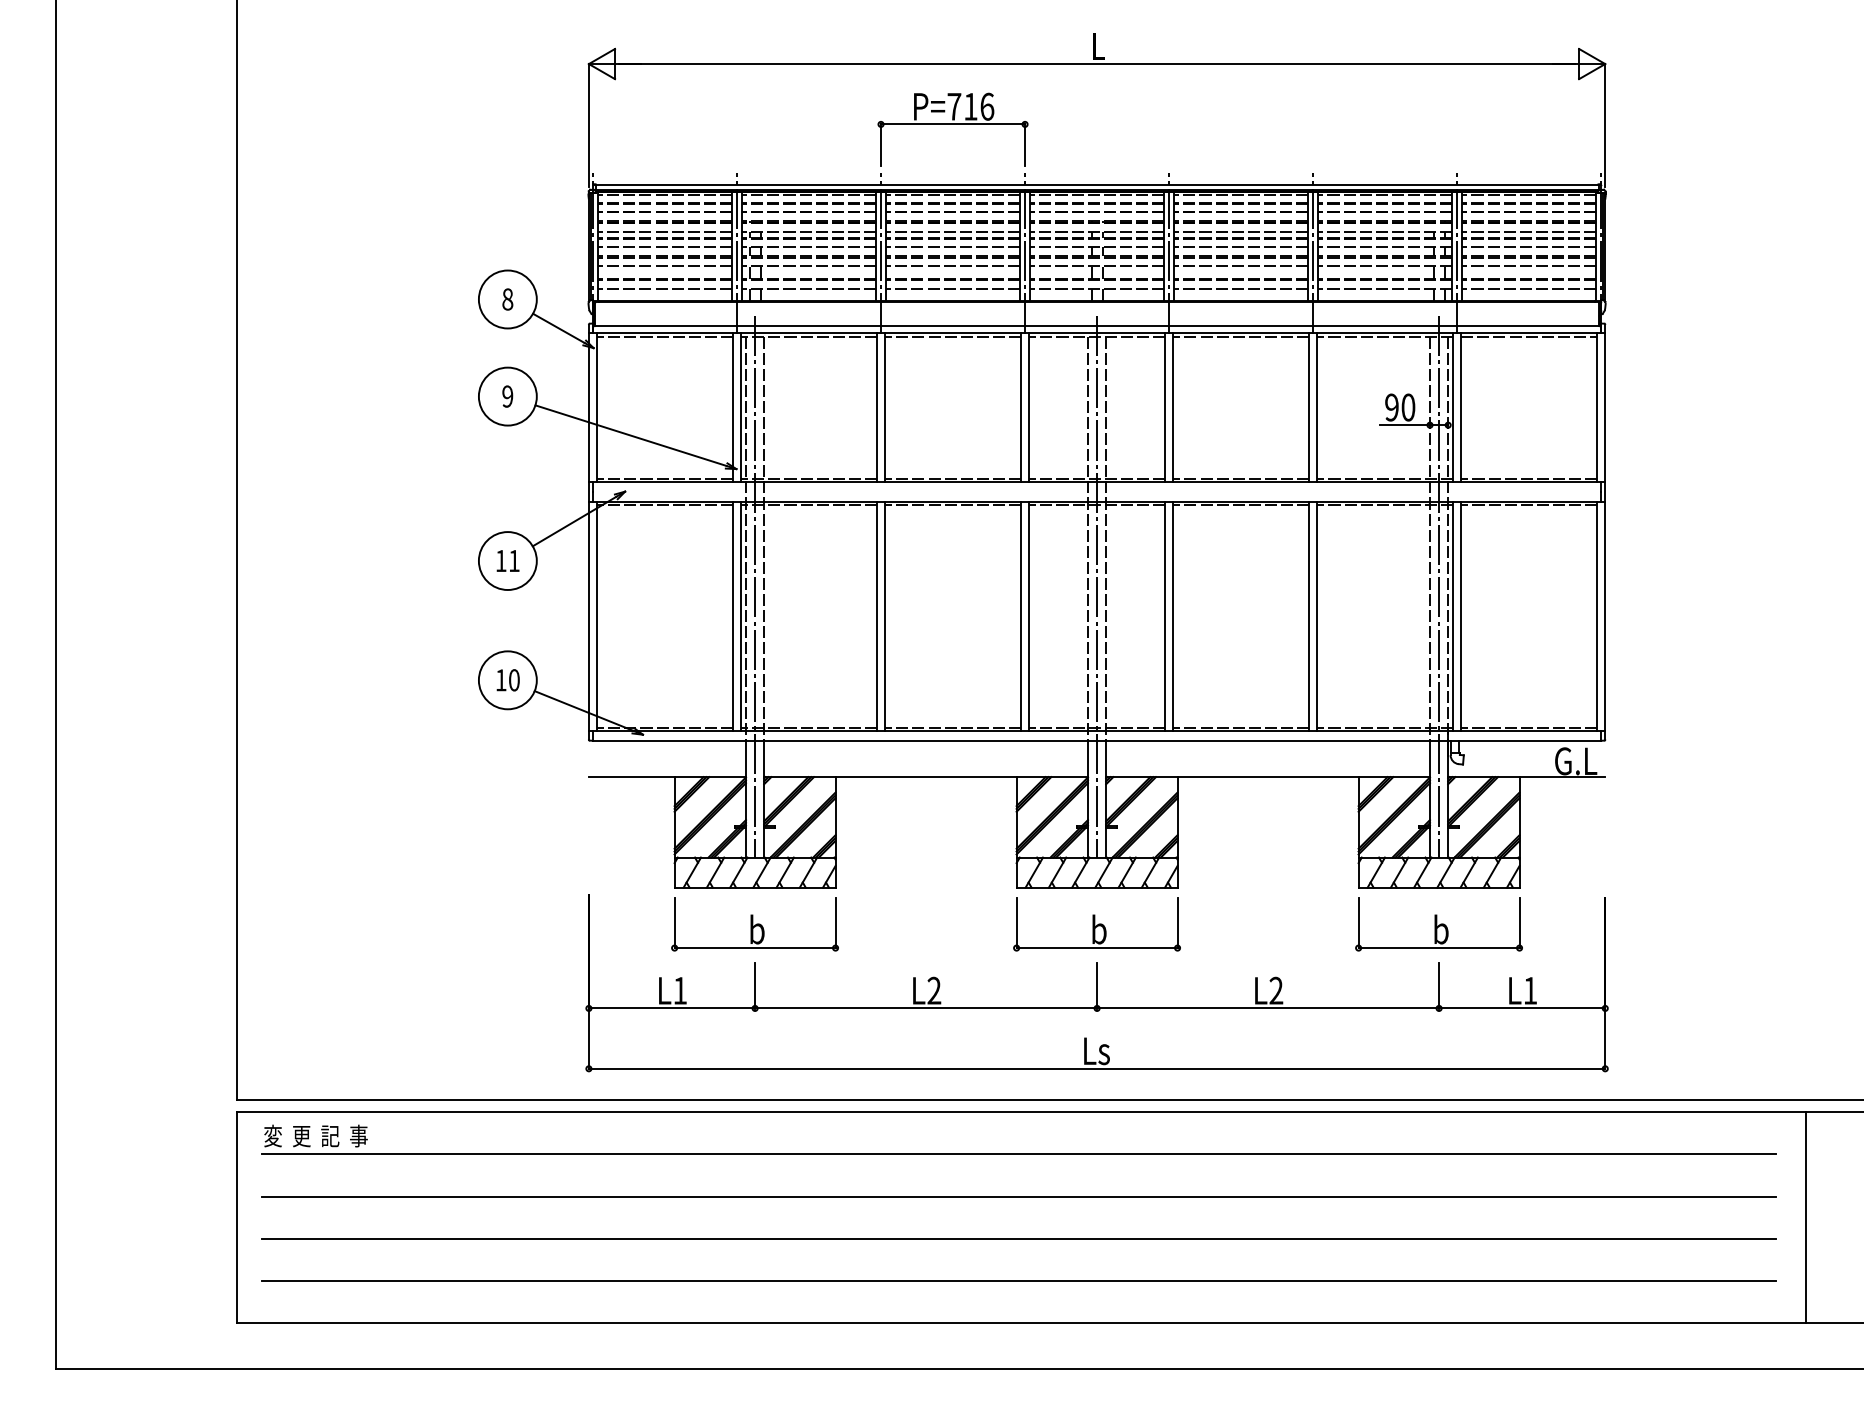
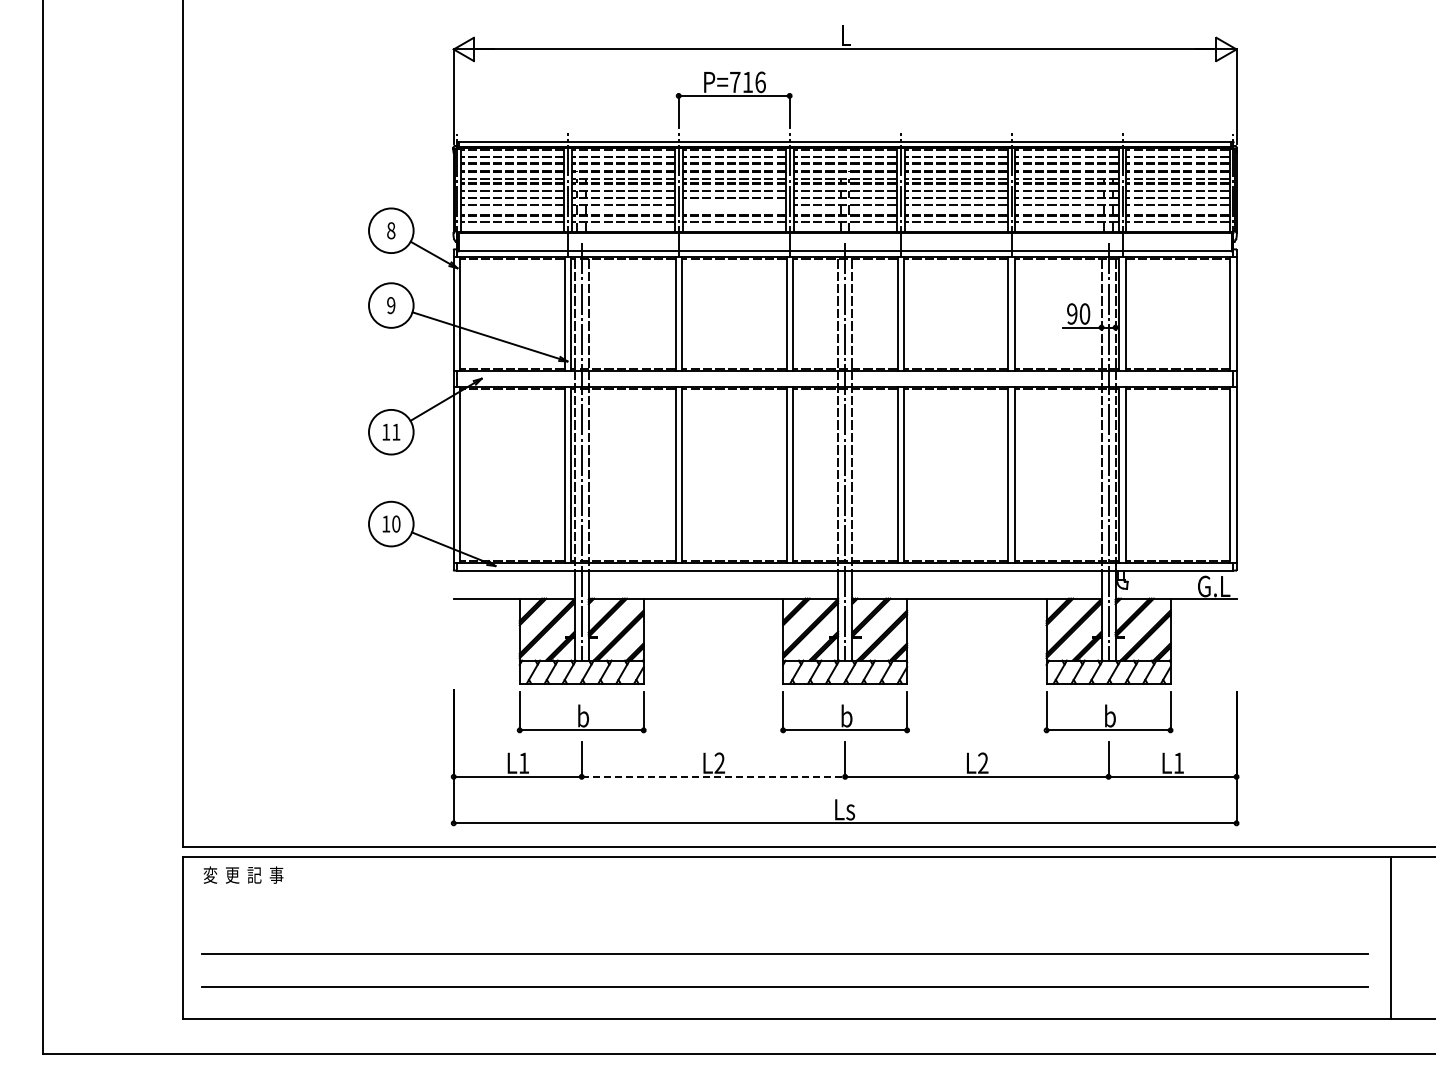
line: (952, 266) -> (733, 205), removed
line: (926, 1008) -> (713, 776), solid -> dashed
line: (1018, 1154) -> (784, 889), removed
line: (1018, 1196) -> (784, 921), removed

